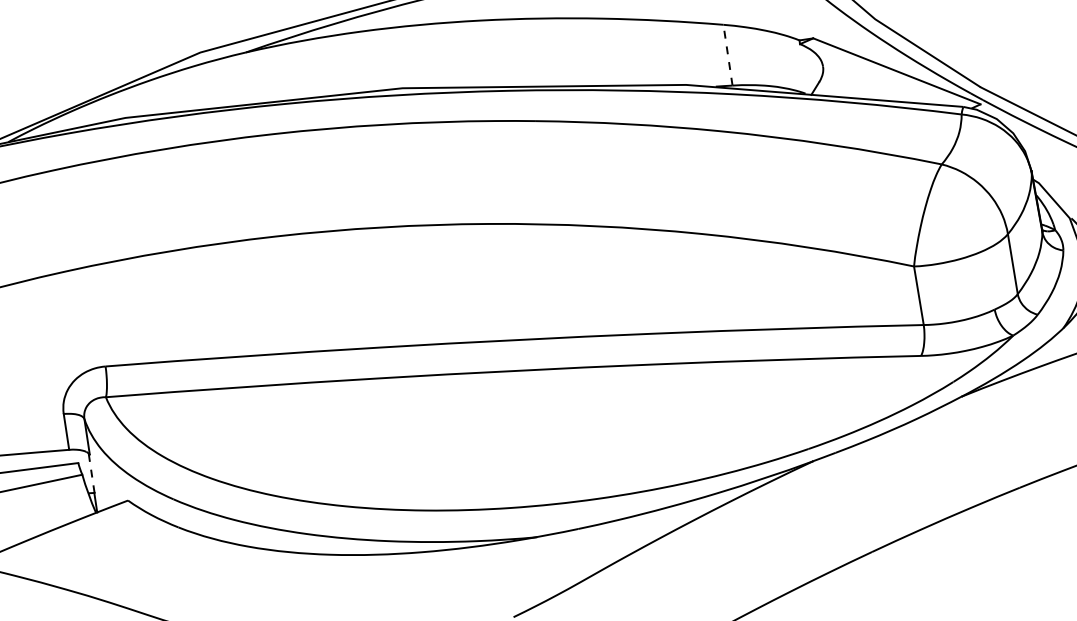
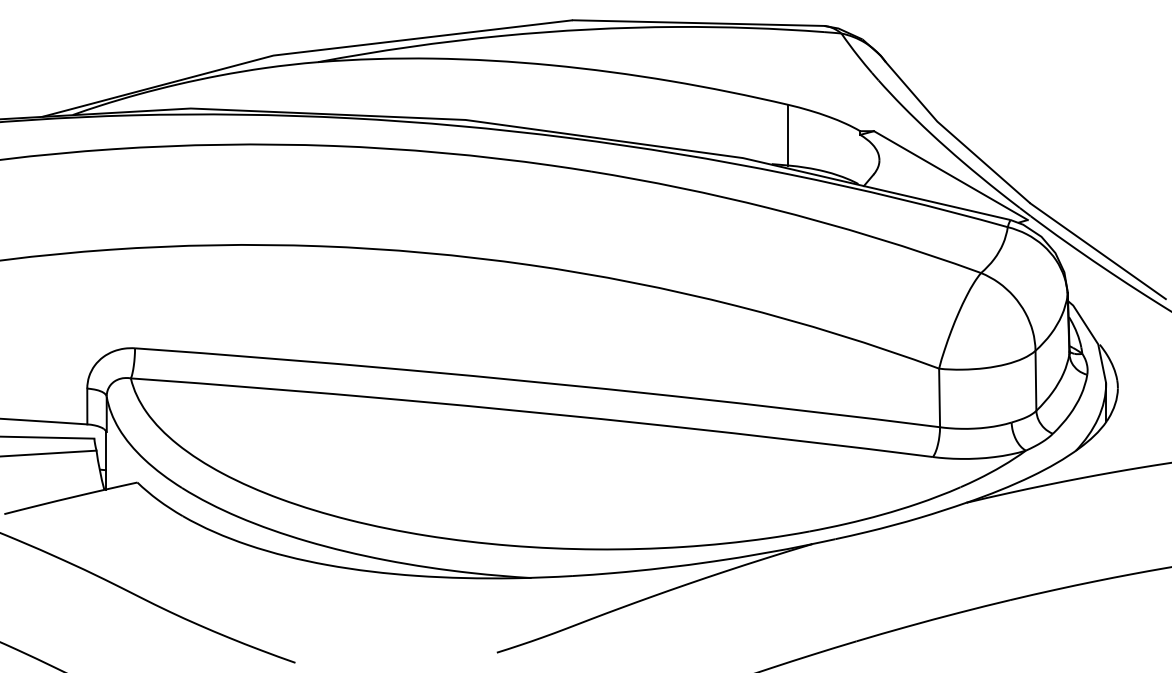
line: (728, 54) -> (788, 134), dashed -> solid
line: (91, 474) -> (105, 451), dashed -> solid

